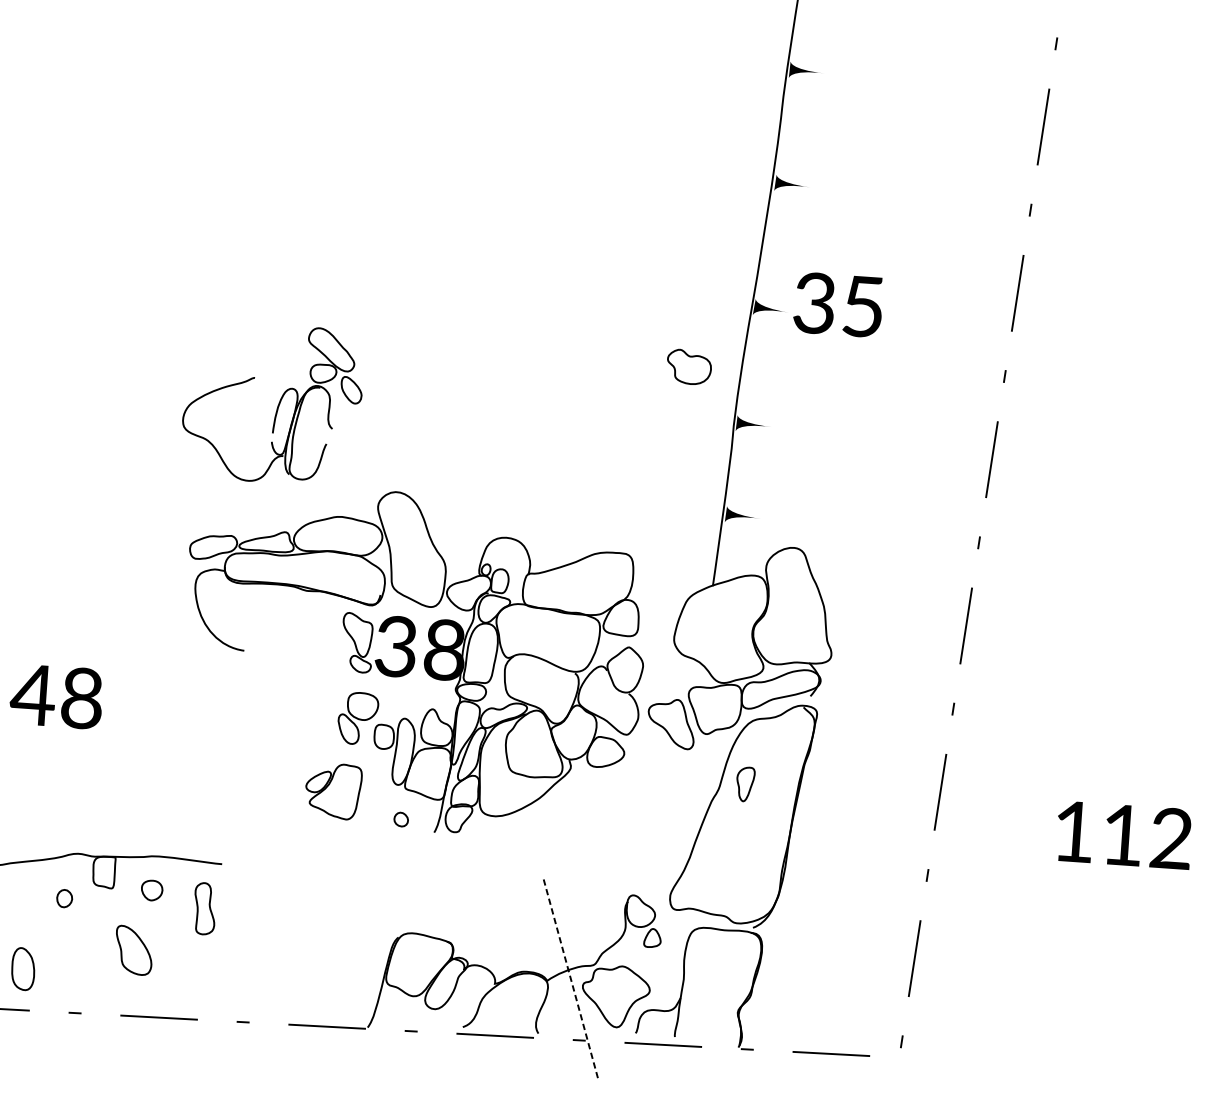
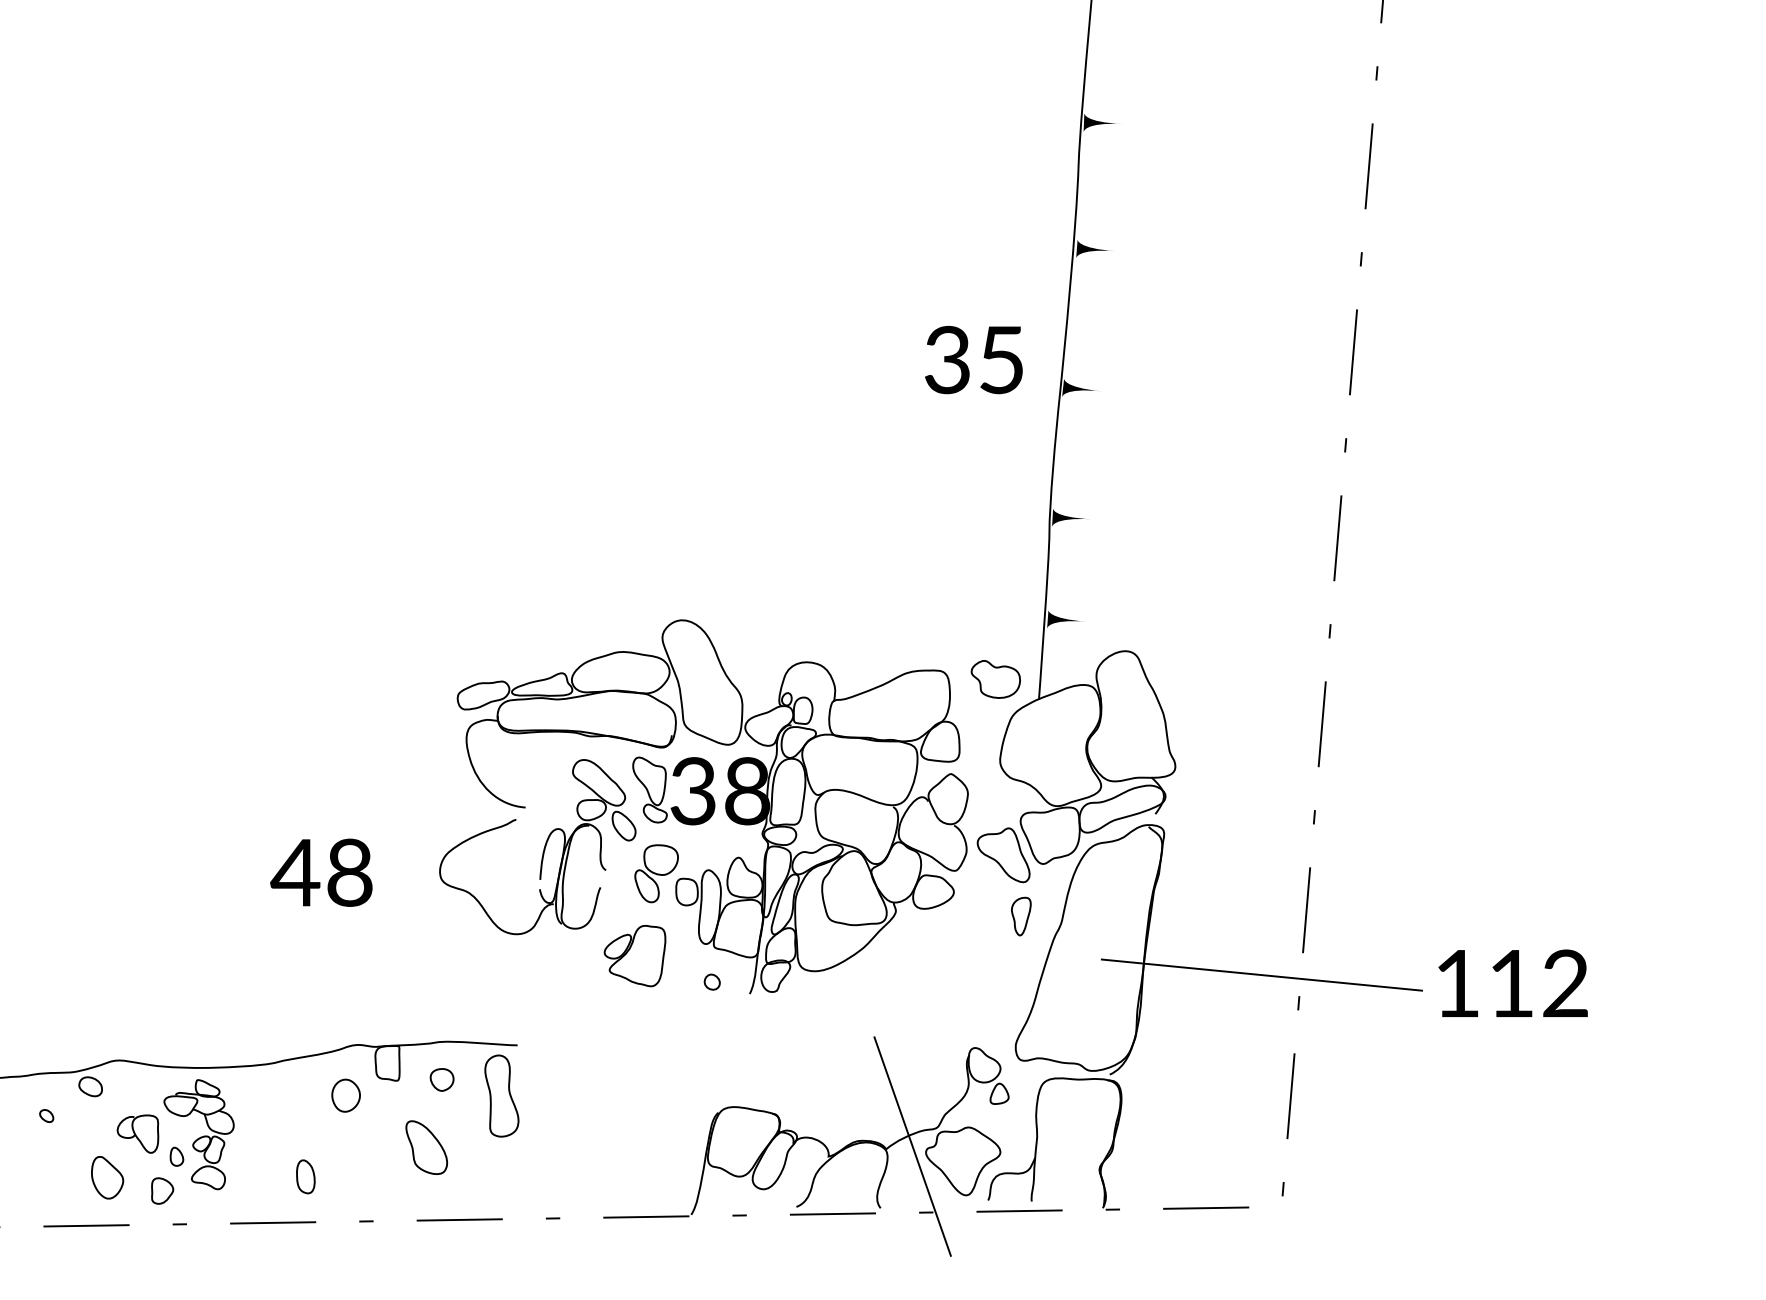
text: (837, 304) -> (973, 359), moved
part: (688, 367) -> (995, 679), moved
part: (277, 405) -> (543, 848), moved
part: (745, 784) -> (1021, 916), moved
text: (1123, 834) -> (1512, 982), moved
line: (895, 847) -> (1261, 974), added
part: (64, 898) -> (345, 1095), size x1.67
part: (204, 908) -> (501, 1095), size x1.43
part: (23, 968) -> (305, 1176), size x0.71
line: (571, 980) -> (912, 1146), dashed -> solid

